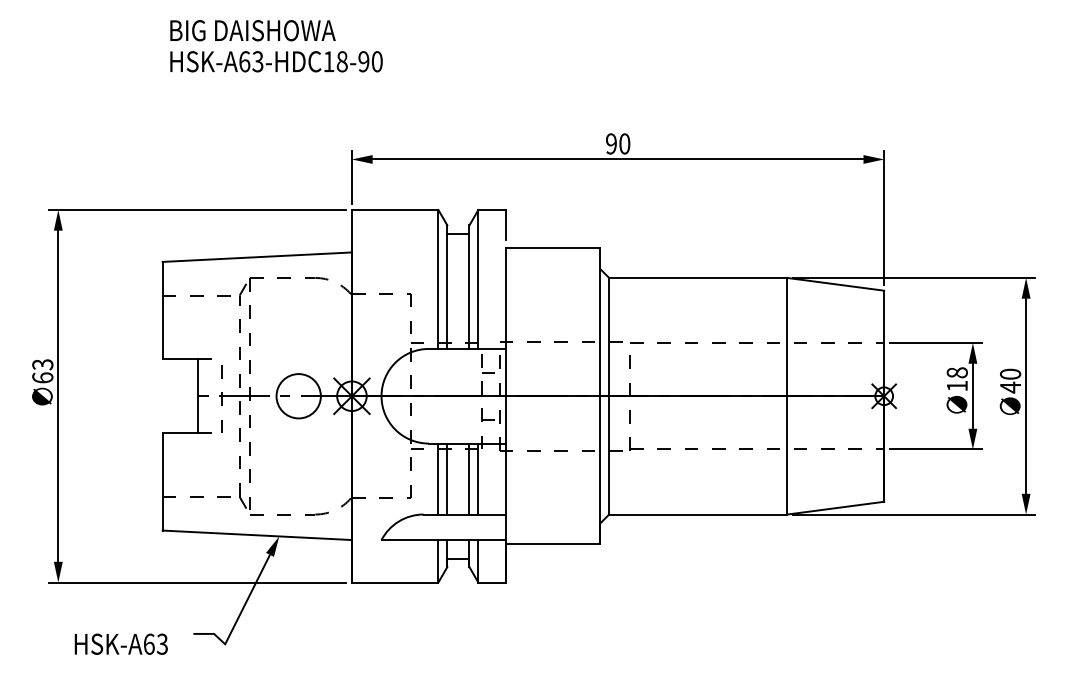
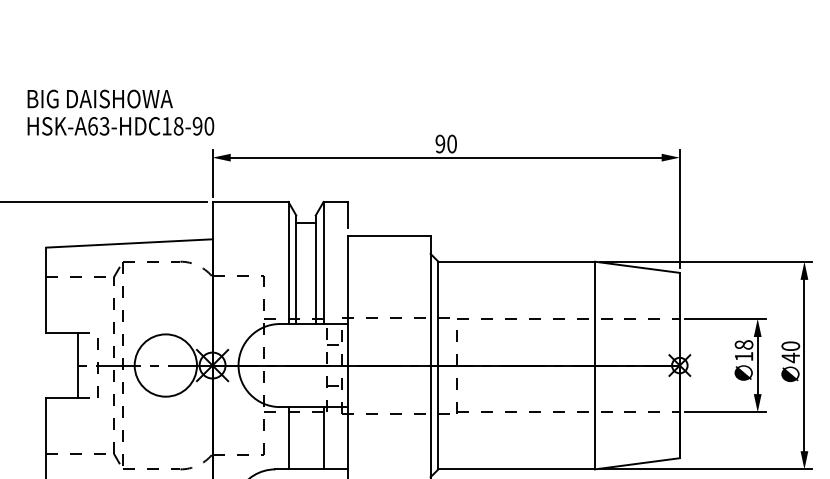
text: (276, 46) -> (120, 112), moved
circle: (298, 396) -> (165, 365), size x1.6
line: (447, 478) -> (296, 437), removed
line: (469, 478) -> (315, 437), removed

